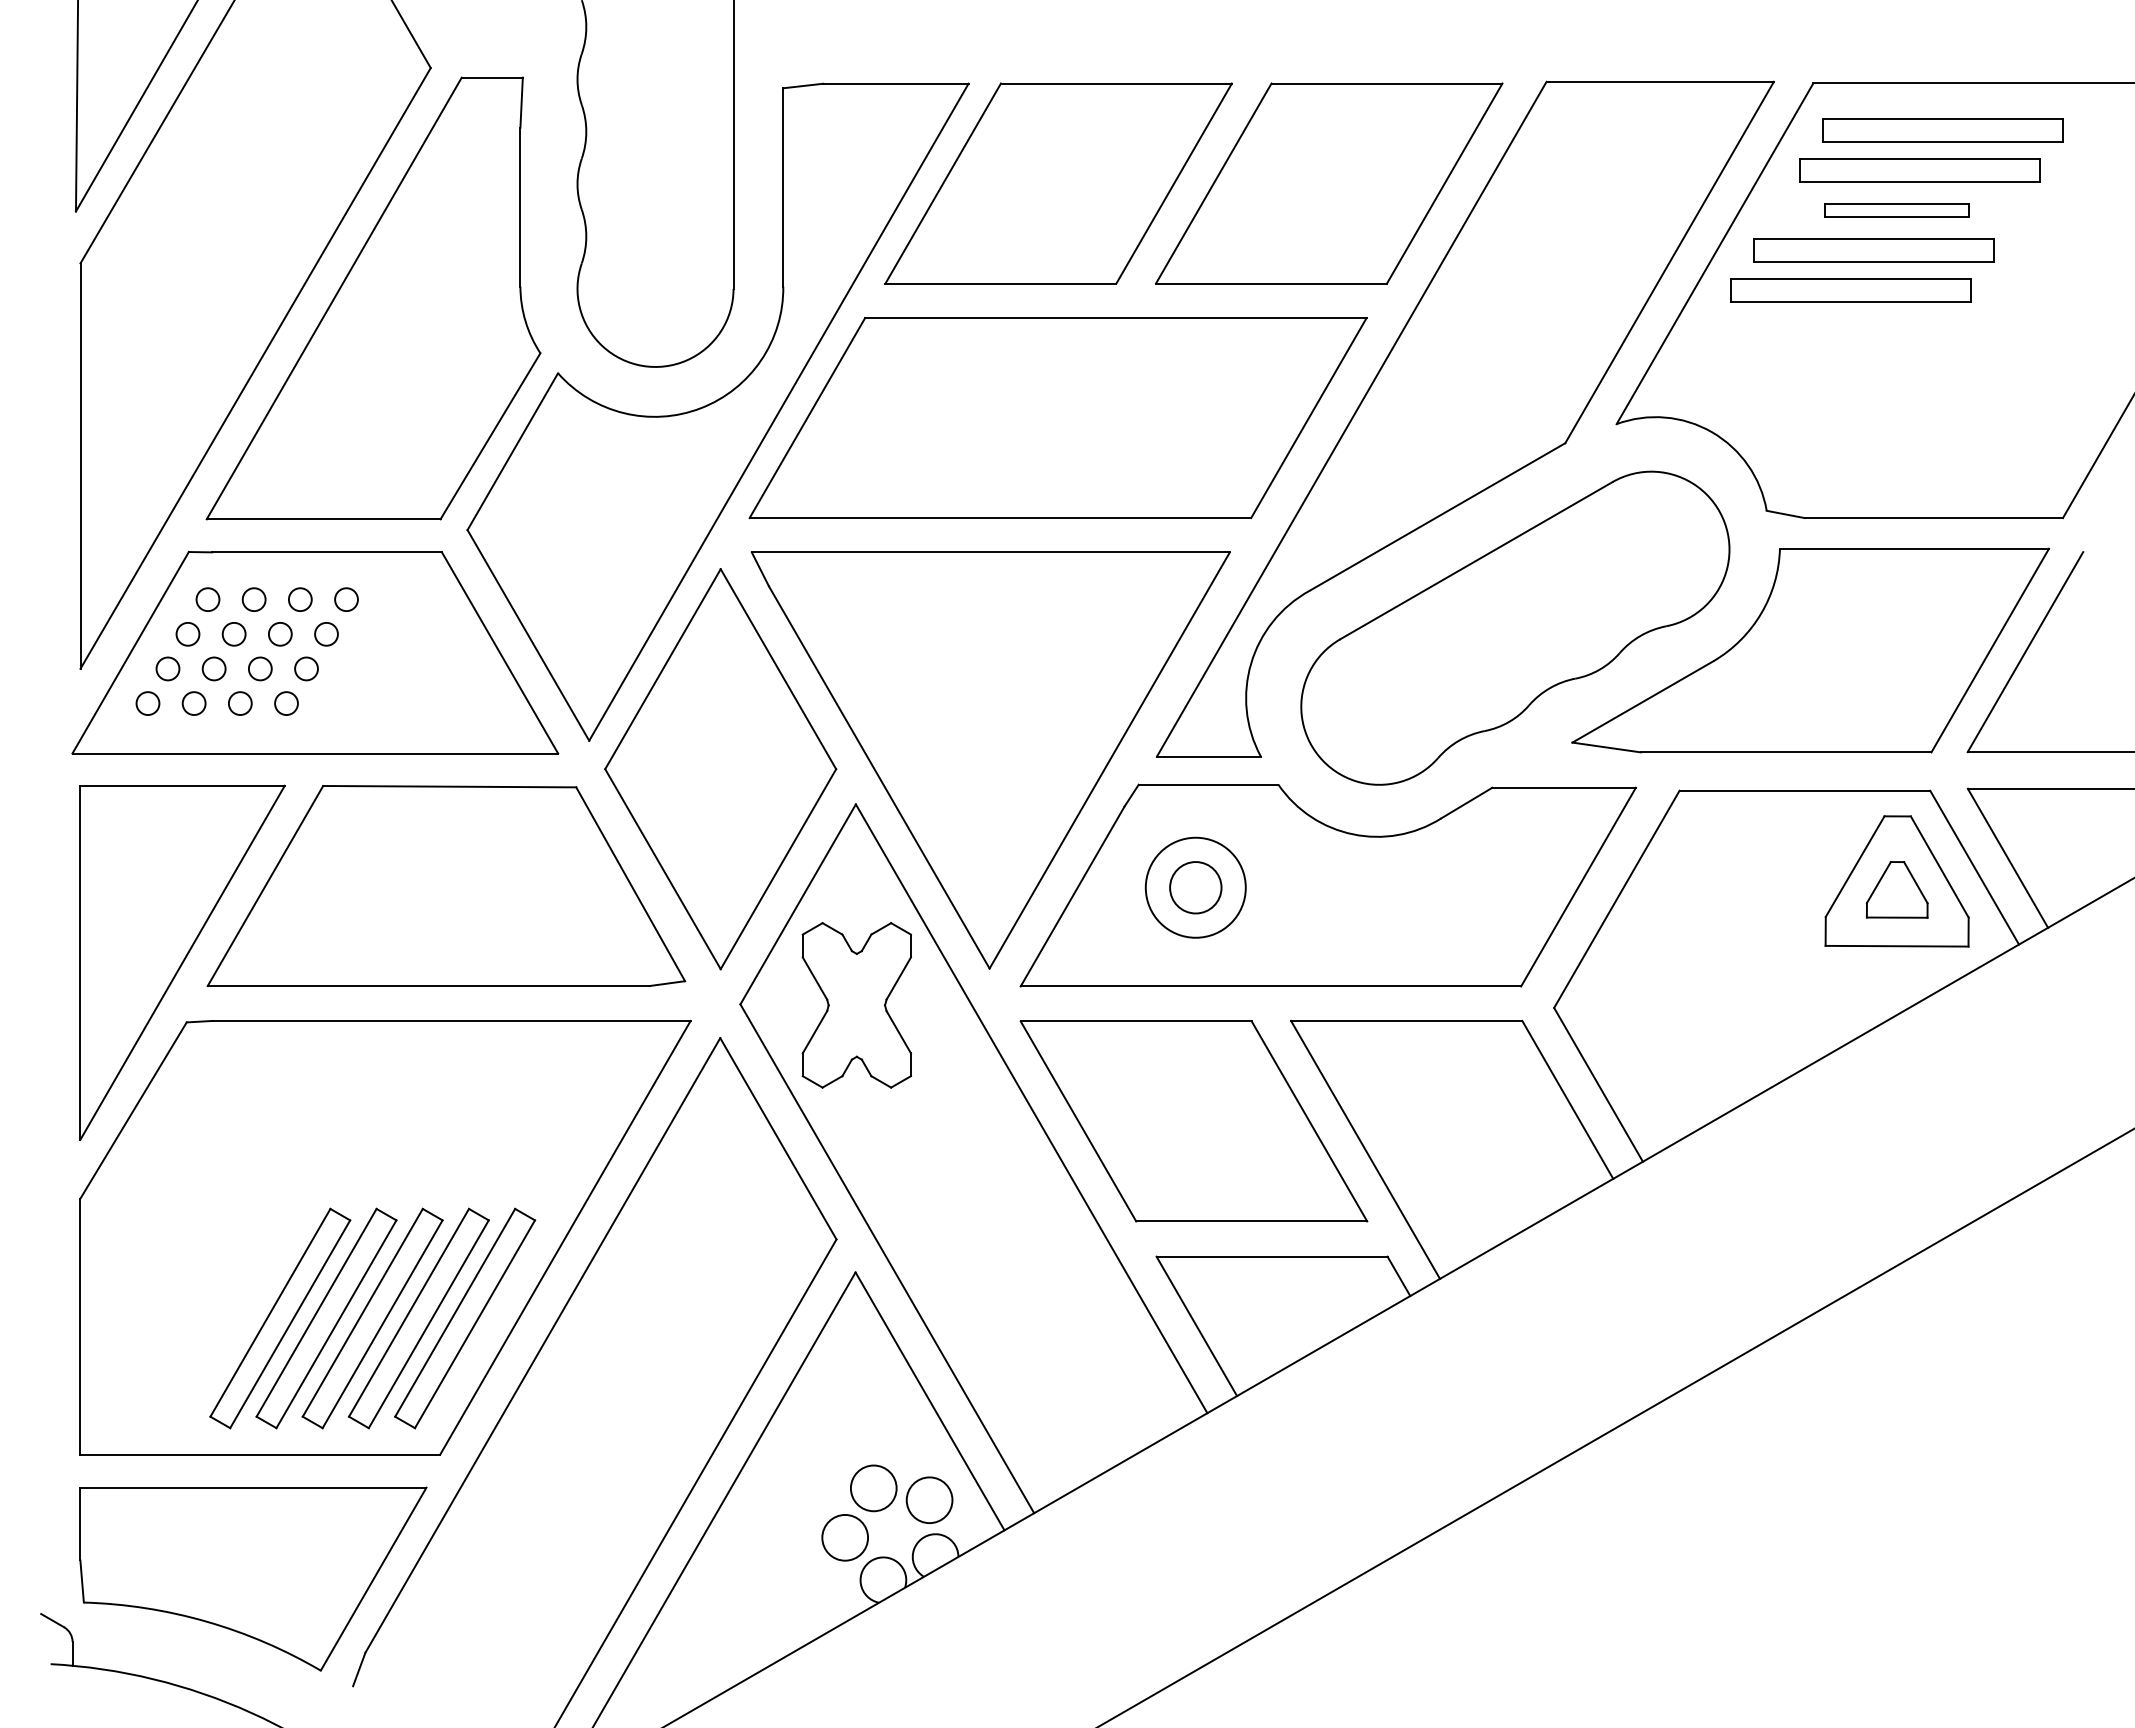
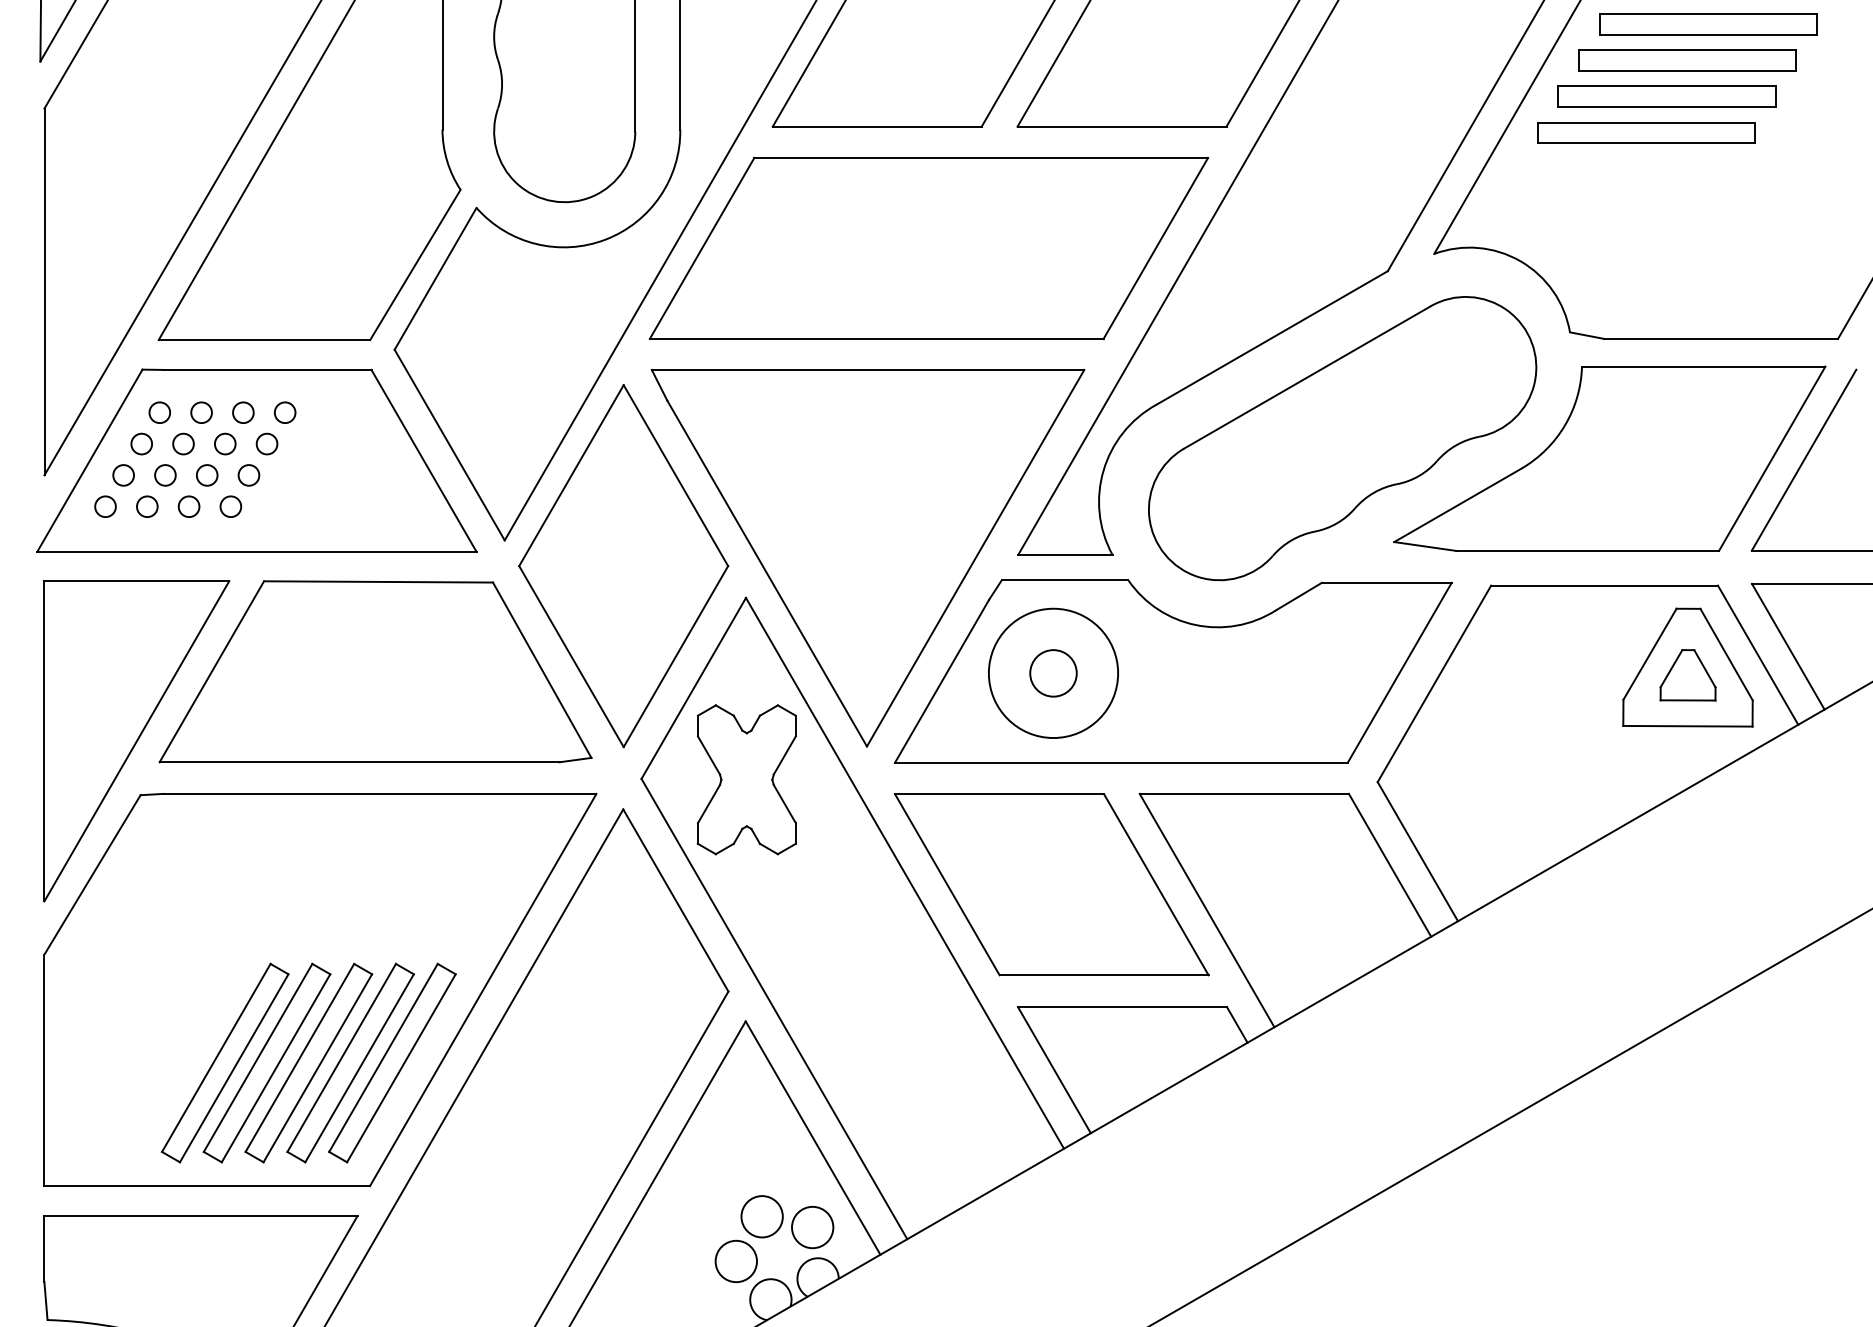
part: (1896, 210) -> (1687, 60), size x1.67
circle: (1195, 887) -> (1053, 673), size x1.43

